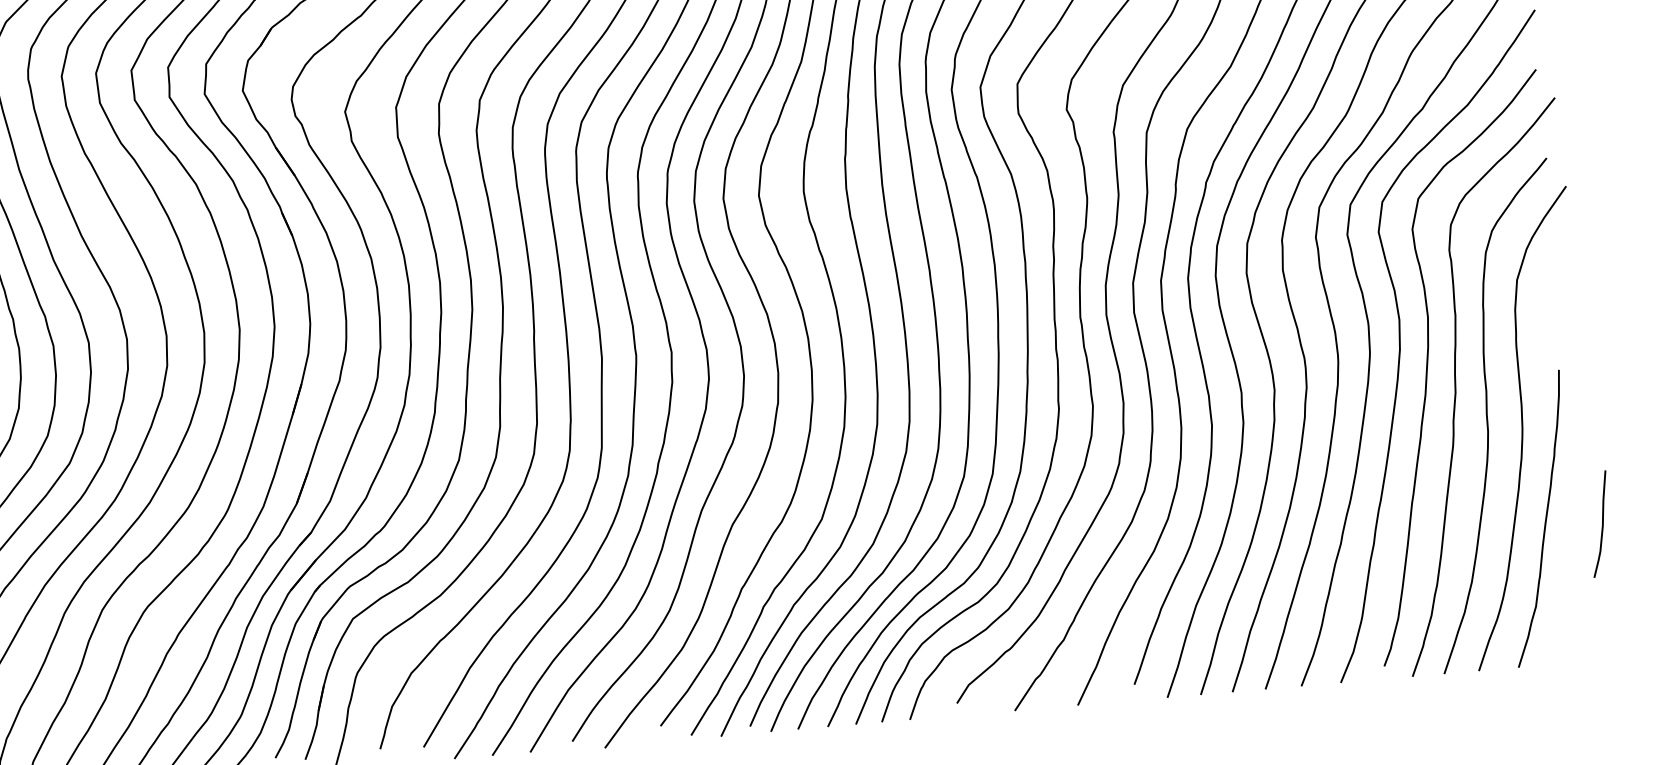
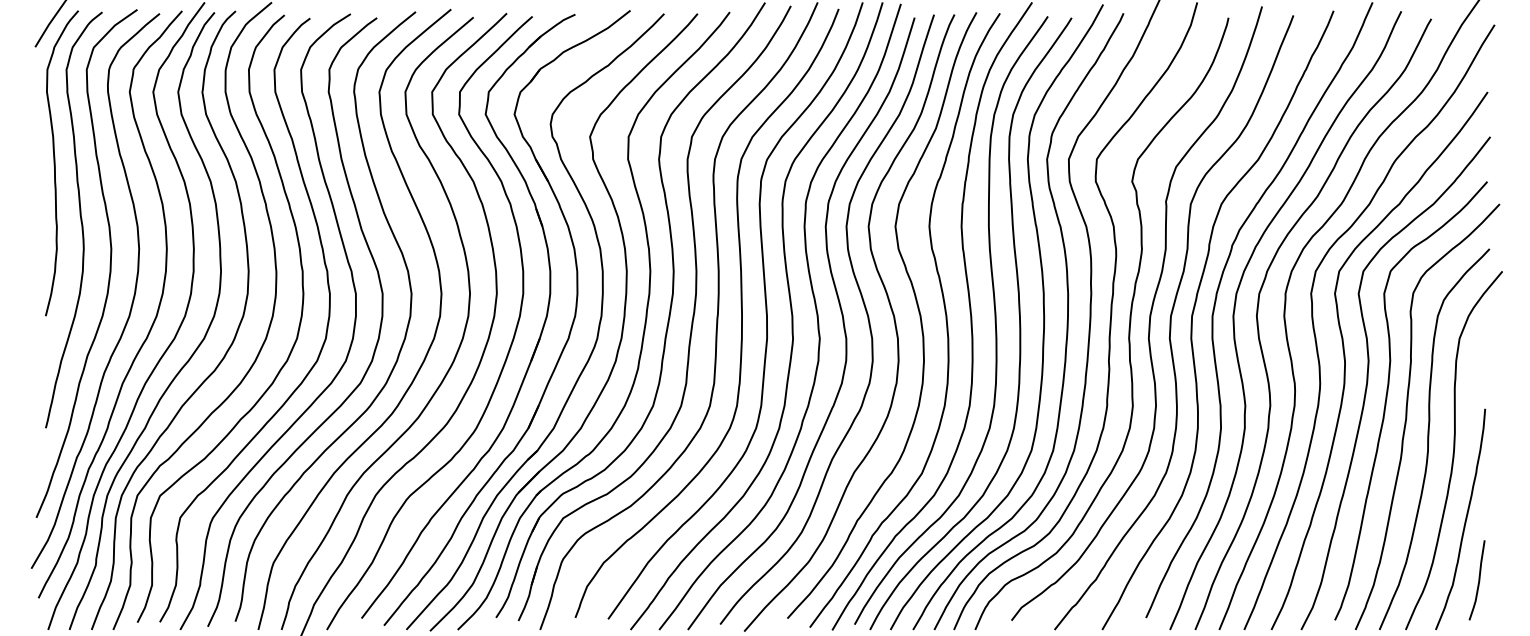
curve: (1601, 524) -> (1478, 580), moved

